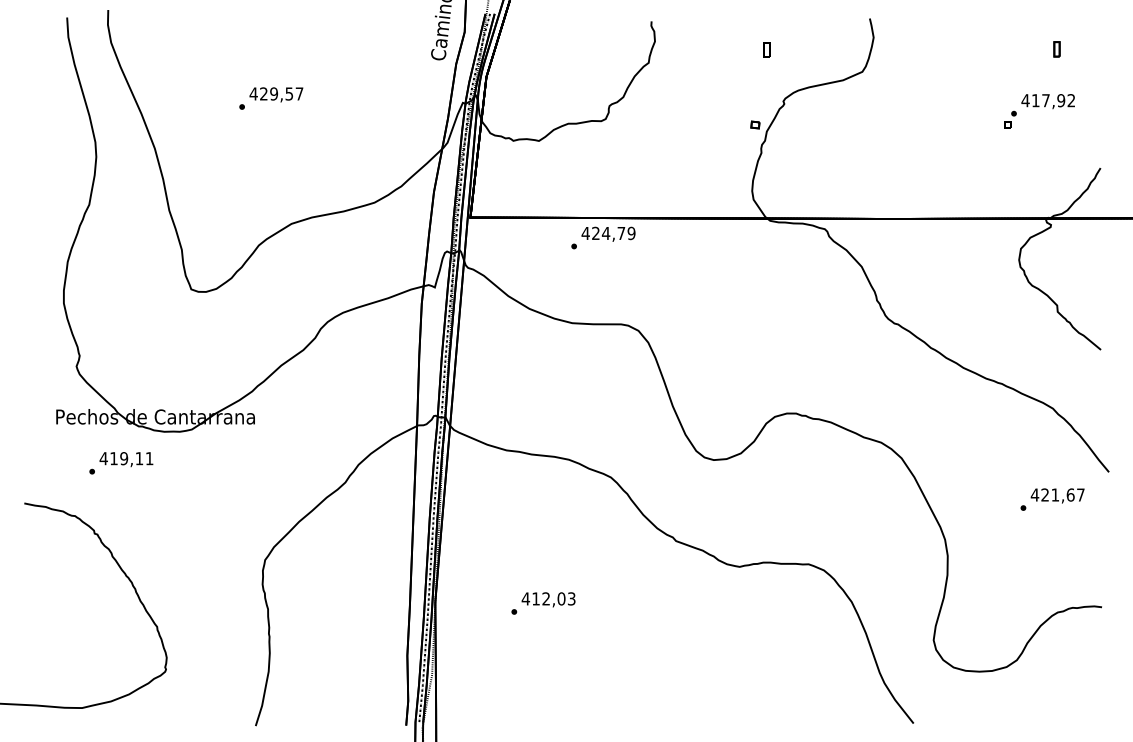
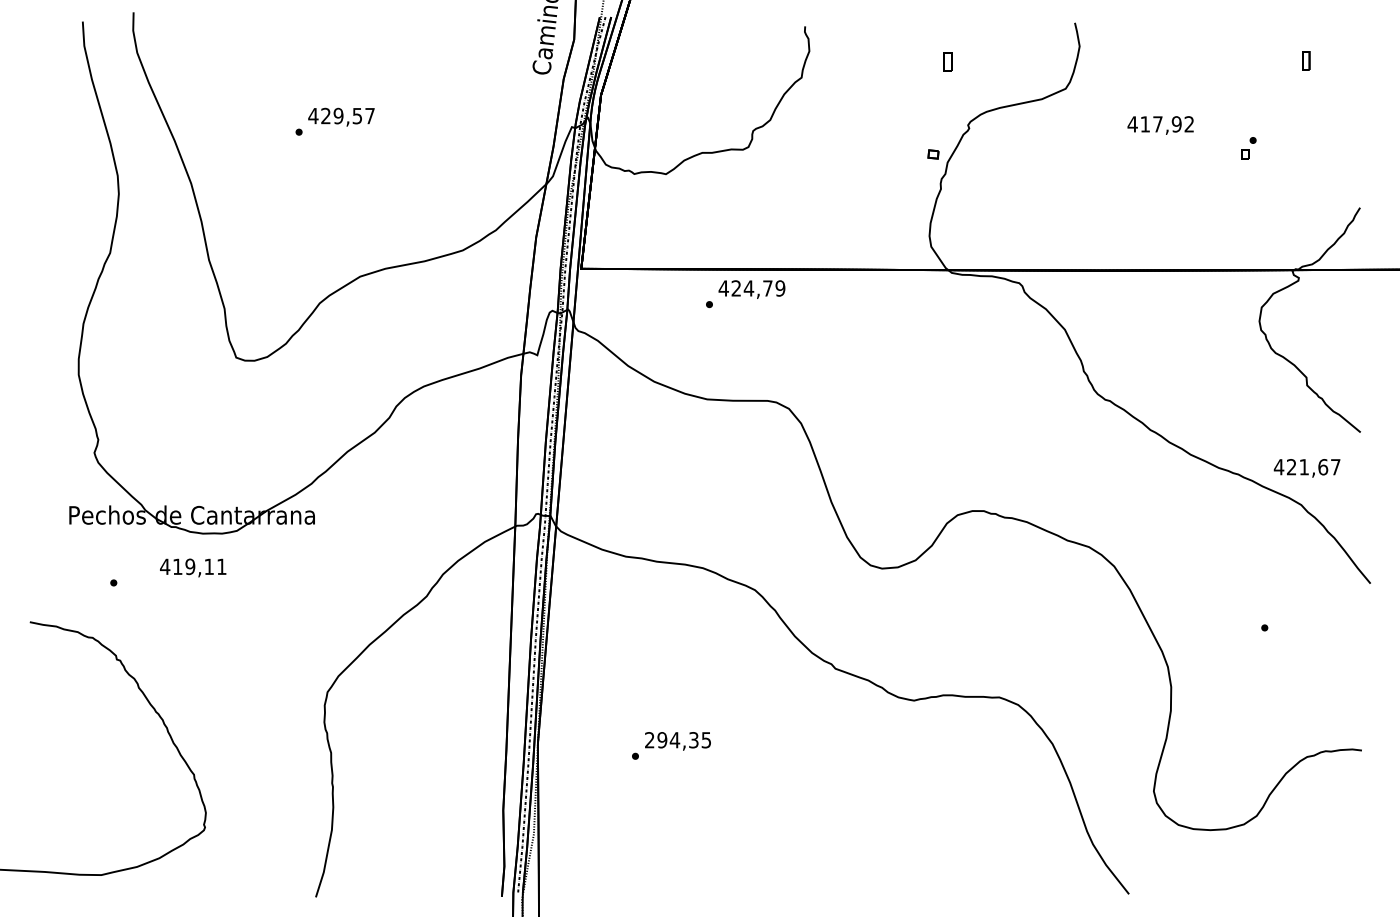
text: (1047, 101) -> (1159, 125), moved
text: (126, 459) -> (193, 567), moved
text: (1057, 495) -> (1306, 467), moved
text: (548, 598) -> (677, 739), 412,03 -> 294,35

